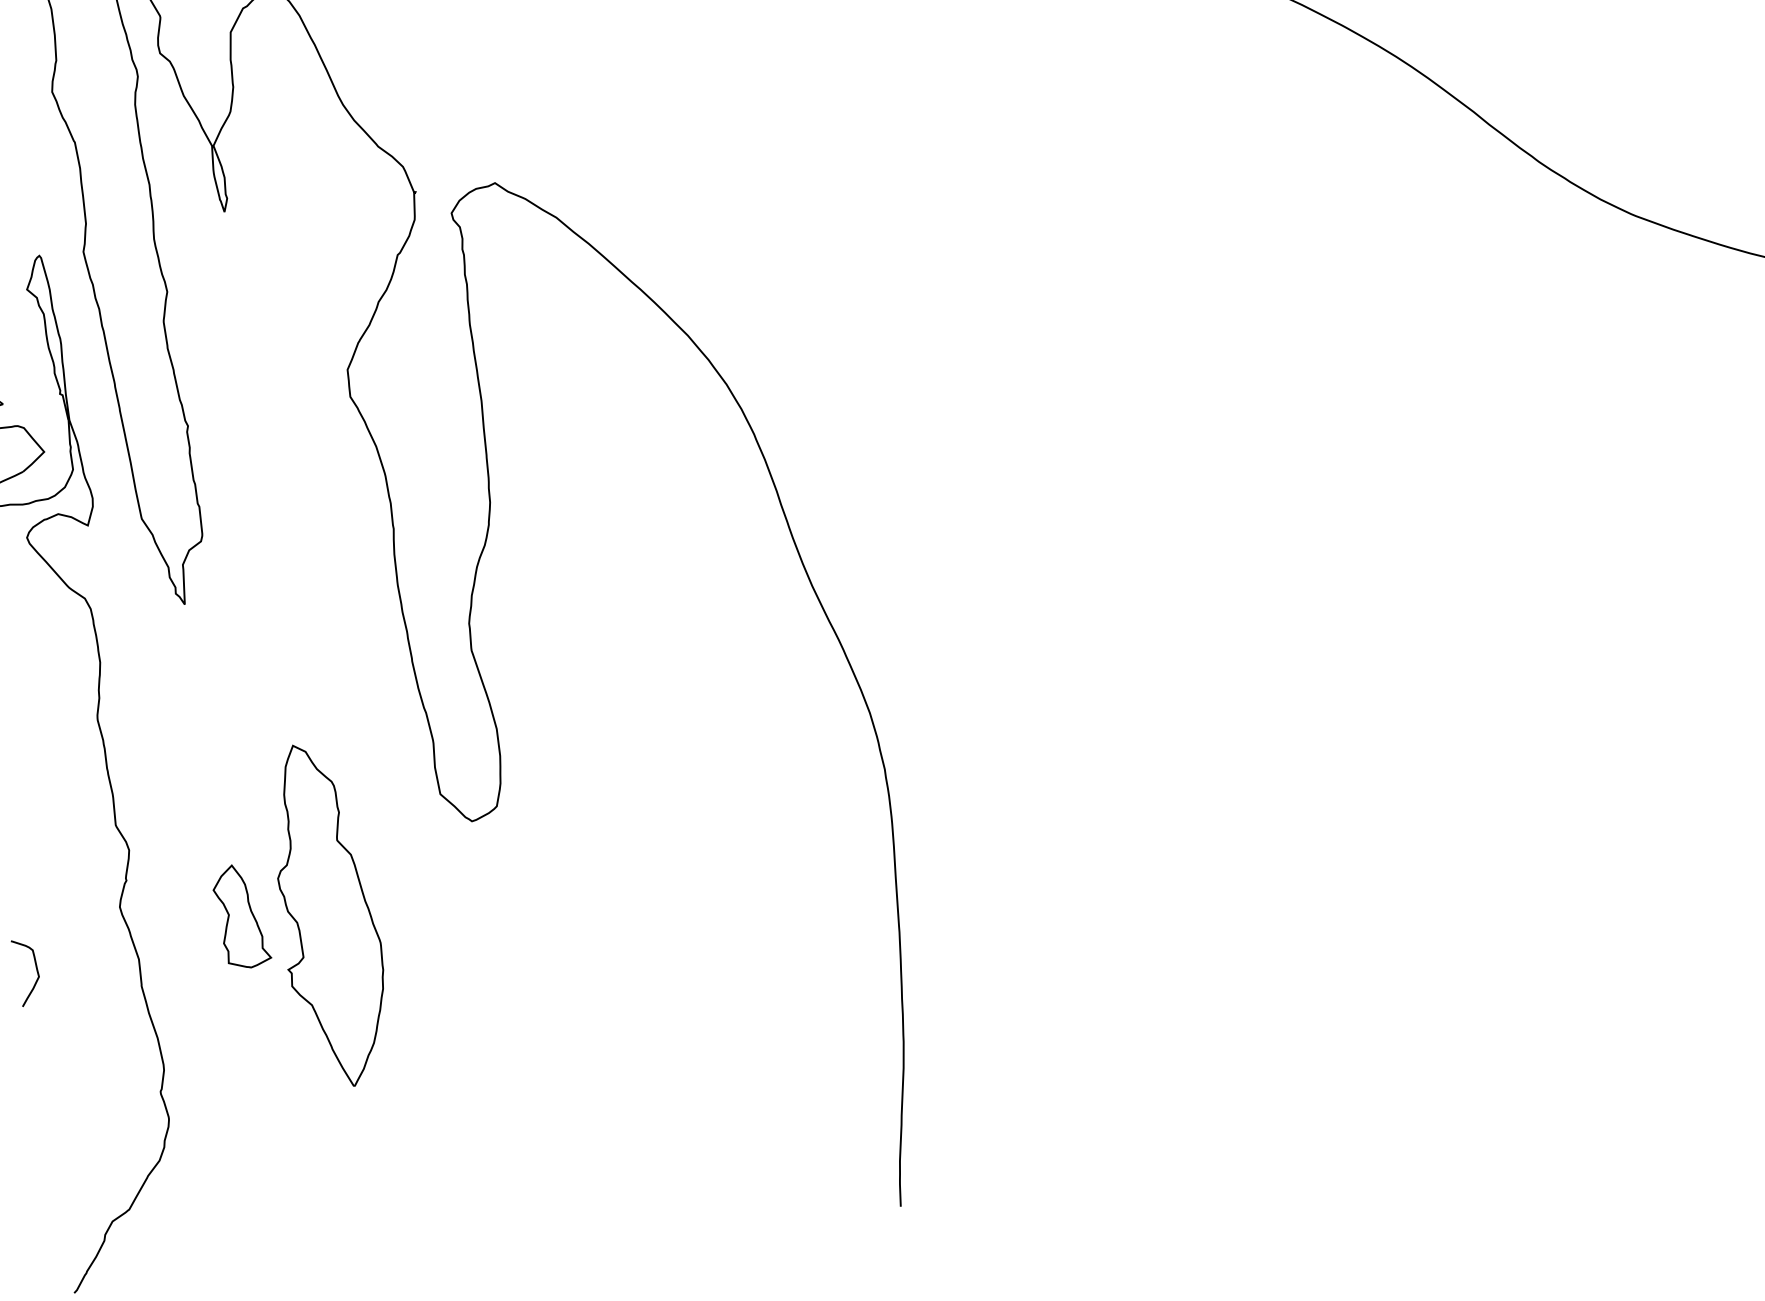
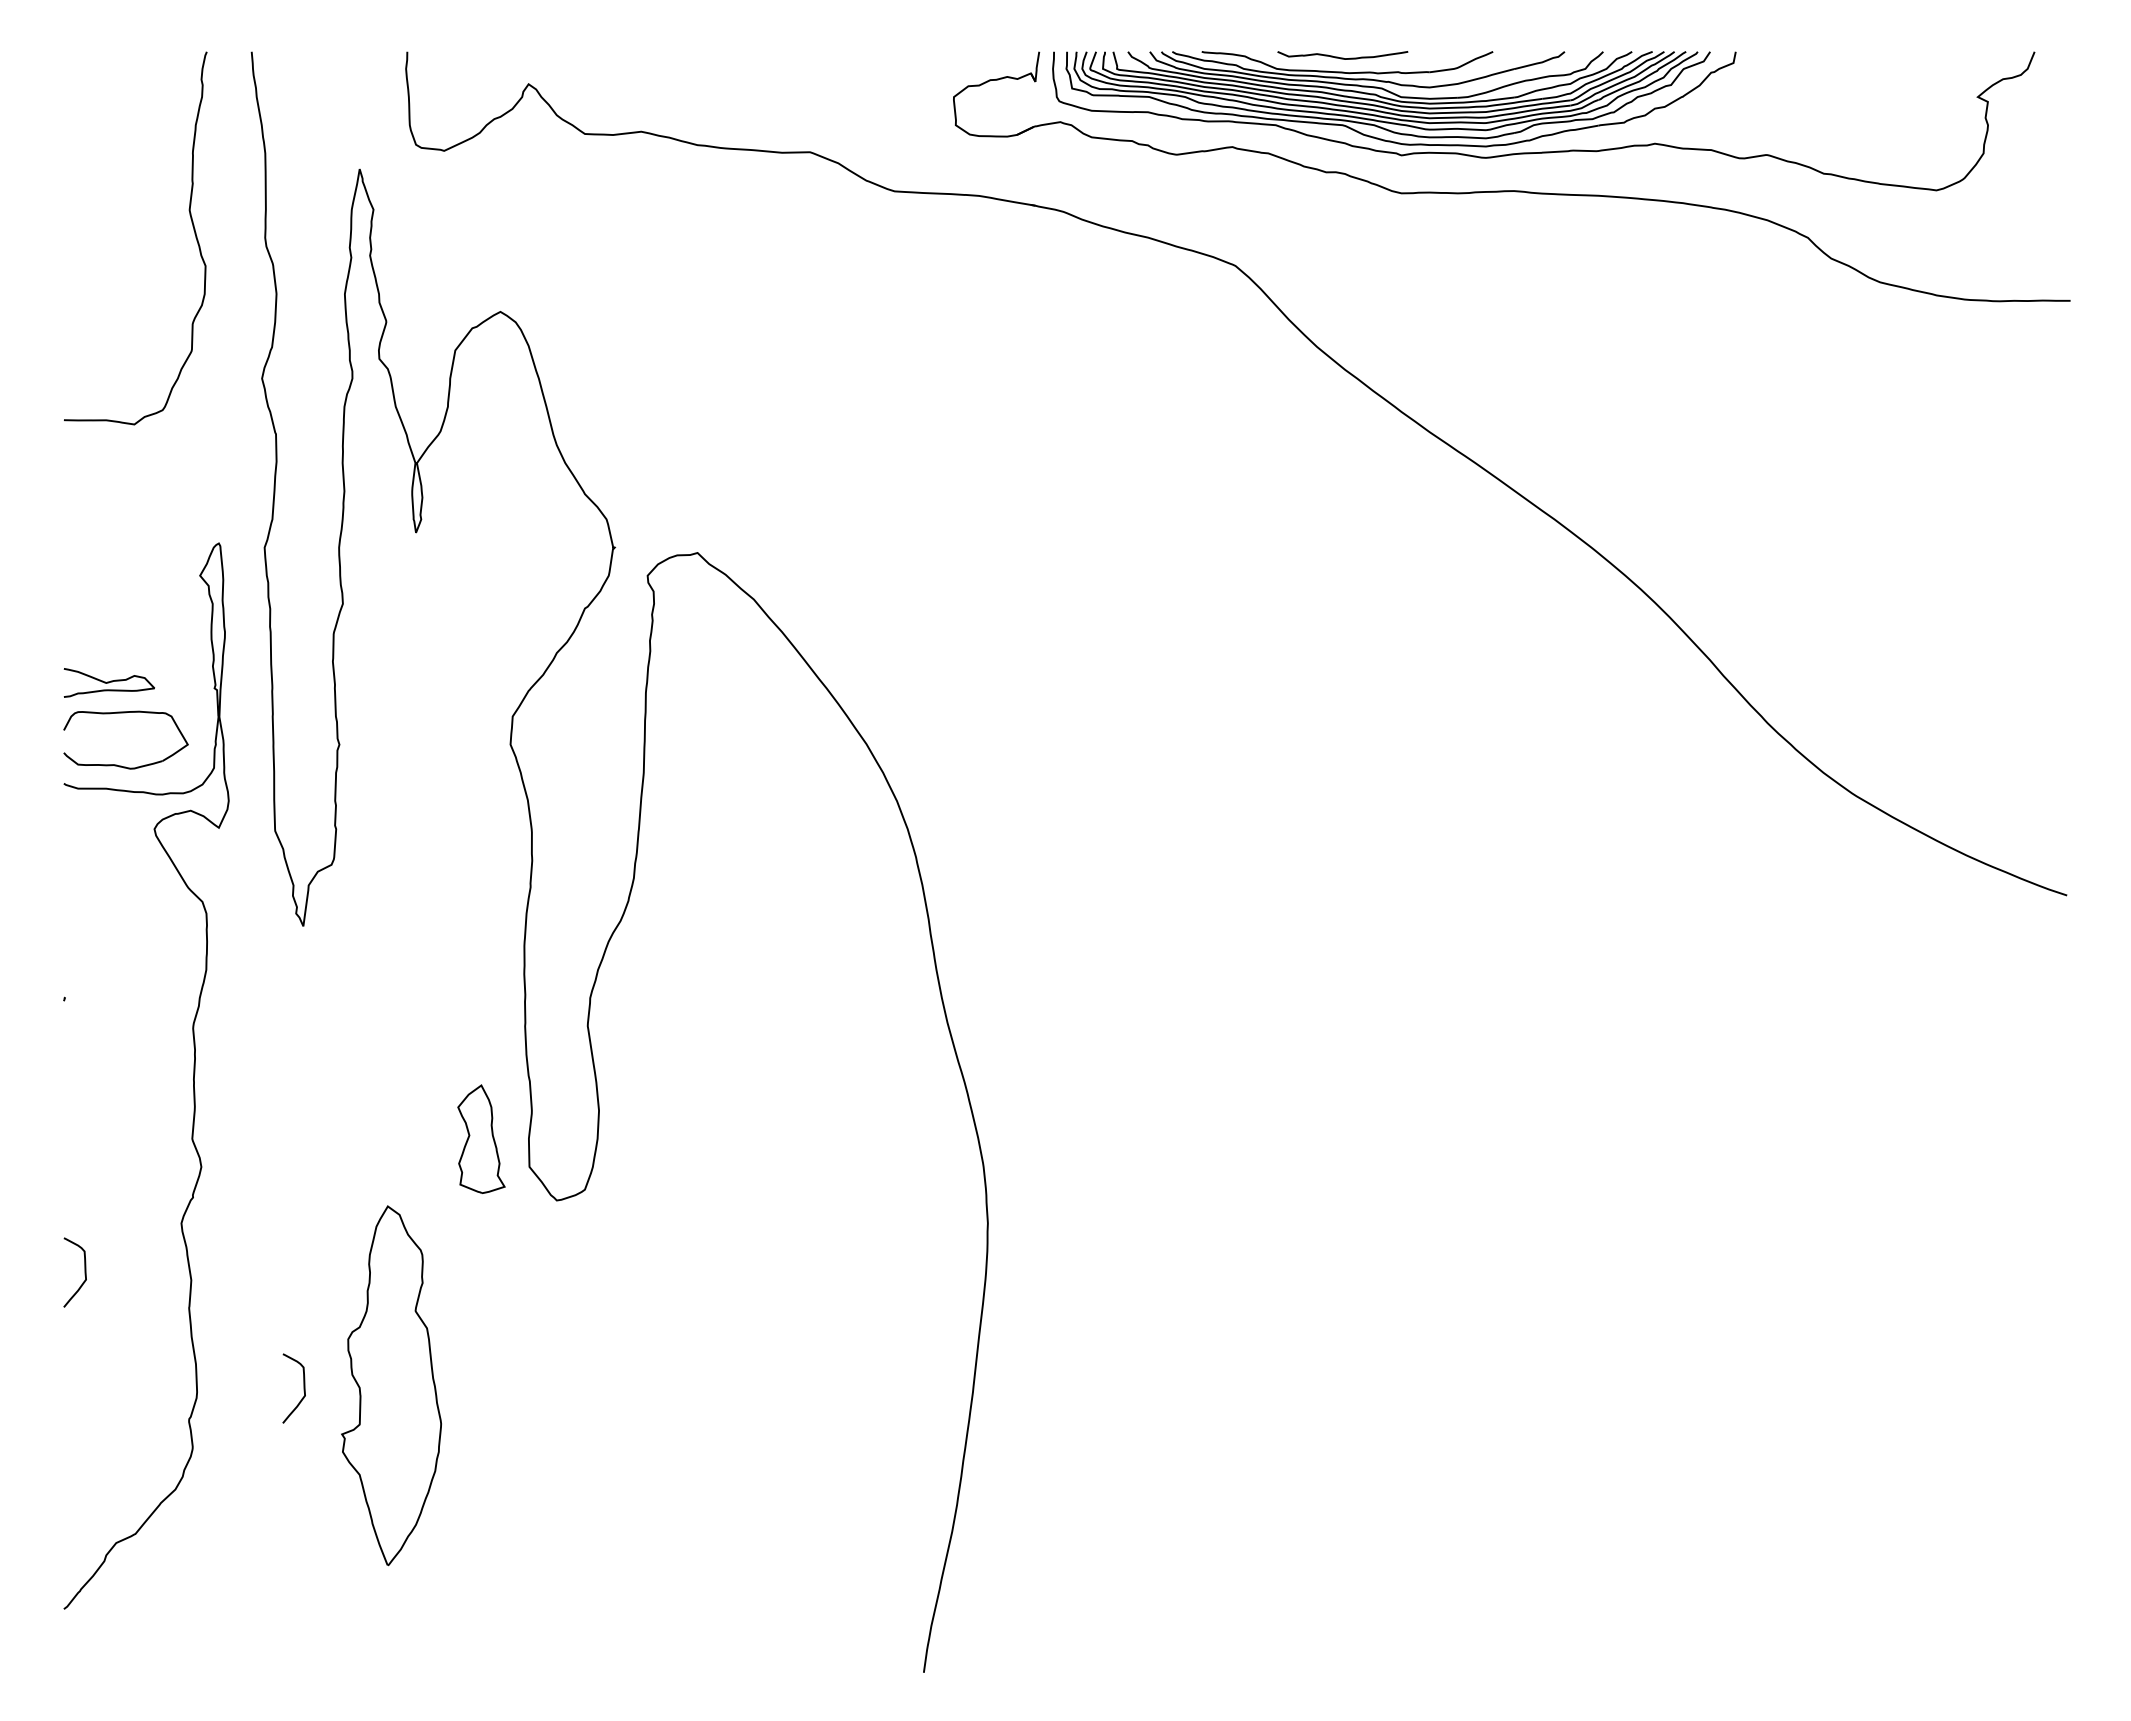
part: (240, 915) -> (481, 1138), moved
part: (326, 915) -> (391, 1385), moved
curve: (263, 1042) -> (303, 1388), added

